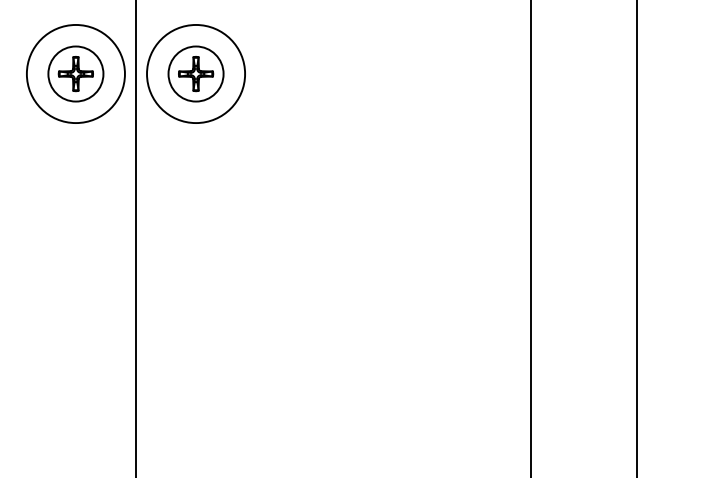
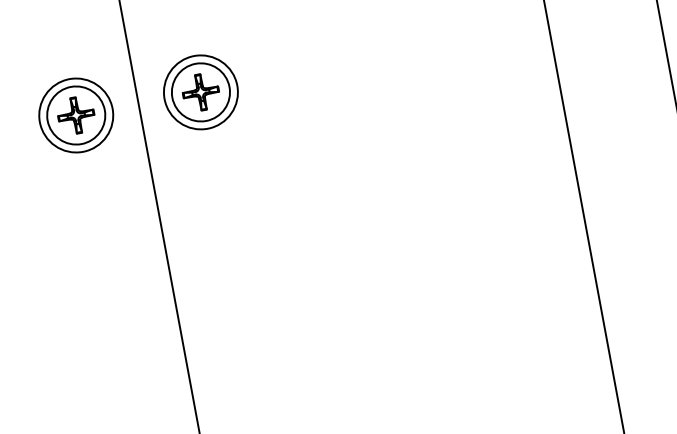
circle: (75, 73) -> (75, 115), size x0.71
circle: (196, 73) -> (201, 91), size x0.71

